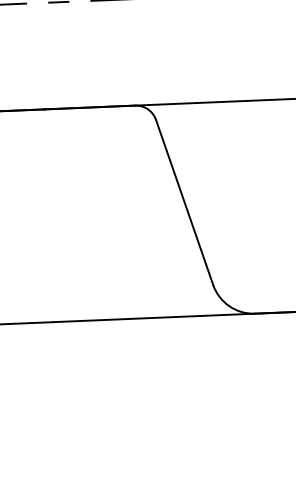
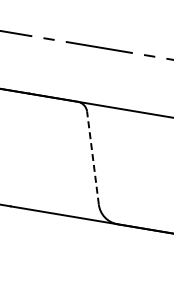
line: (183, 203) -> (92, 158), solid -> dashed

